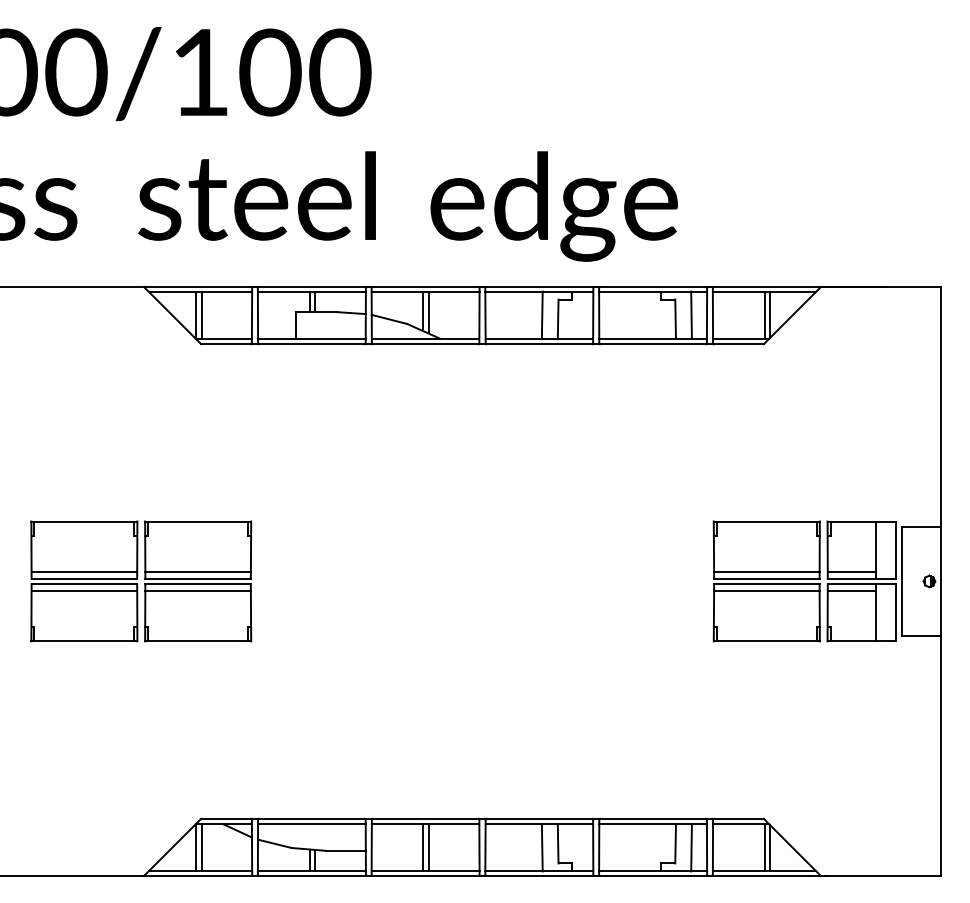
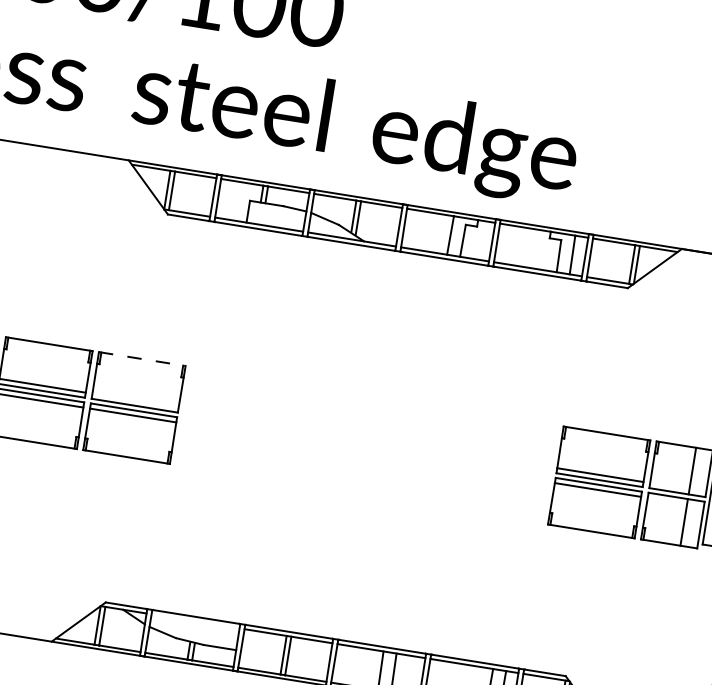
line: (198, 521) -> (142, 359), solid -> dashed
line: (197, 572) -> (135, 400), removed
line: (851, 572) -> (669, 486), removed
line: (851, 590) -> (667, 500), removed
line: (311, 824) -> (195, 621), removed

